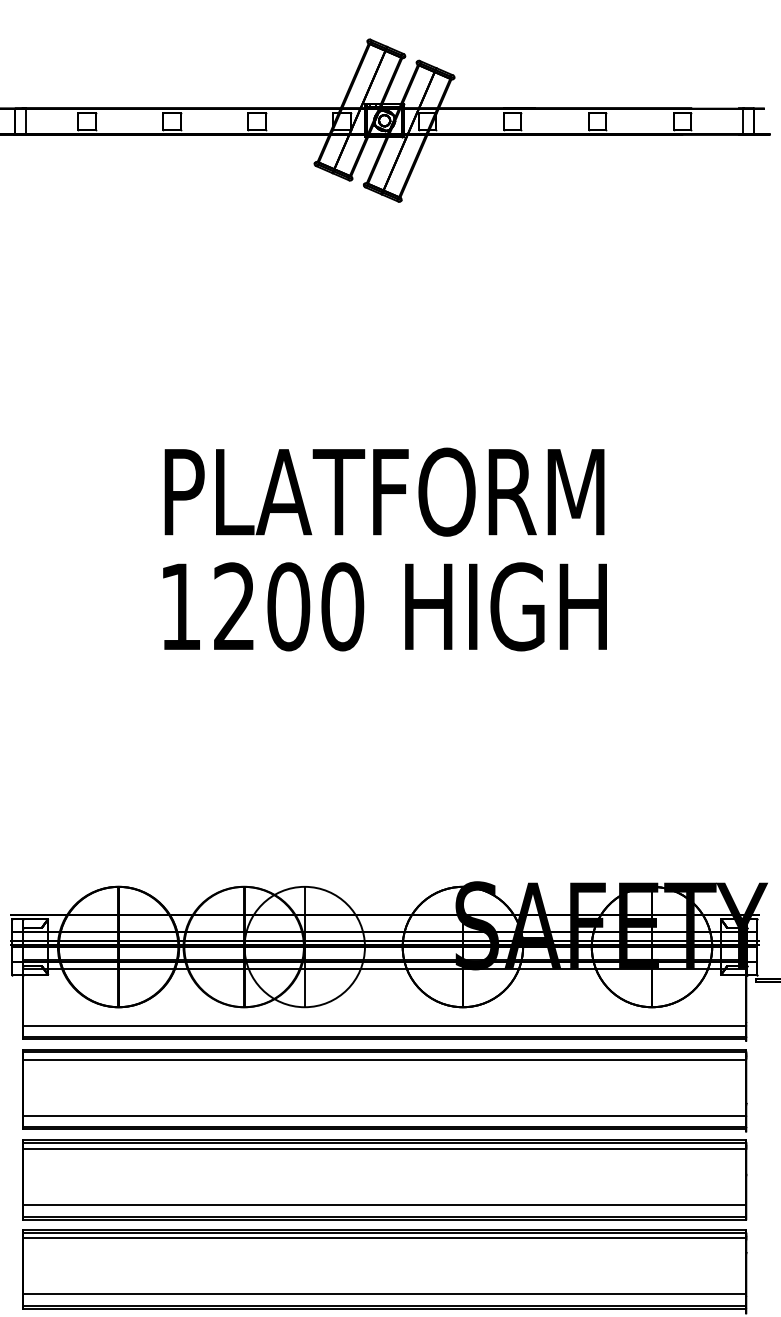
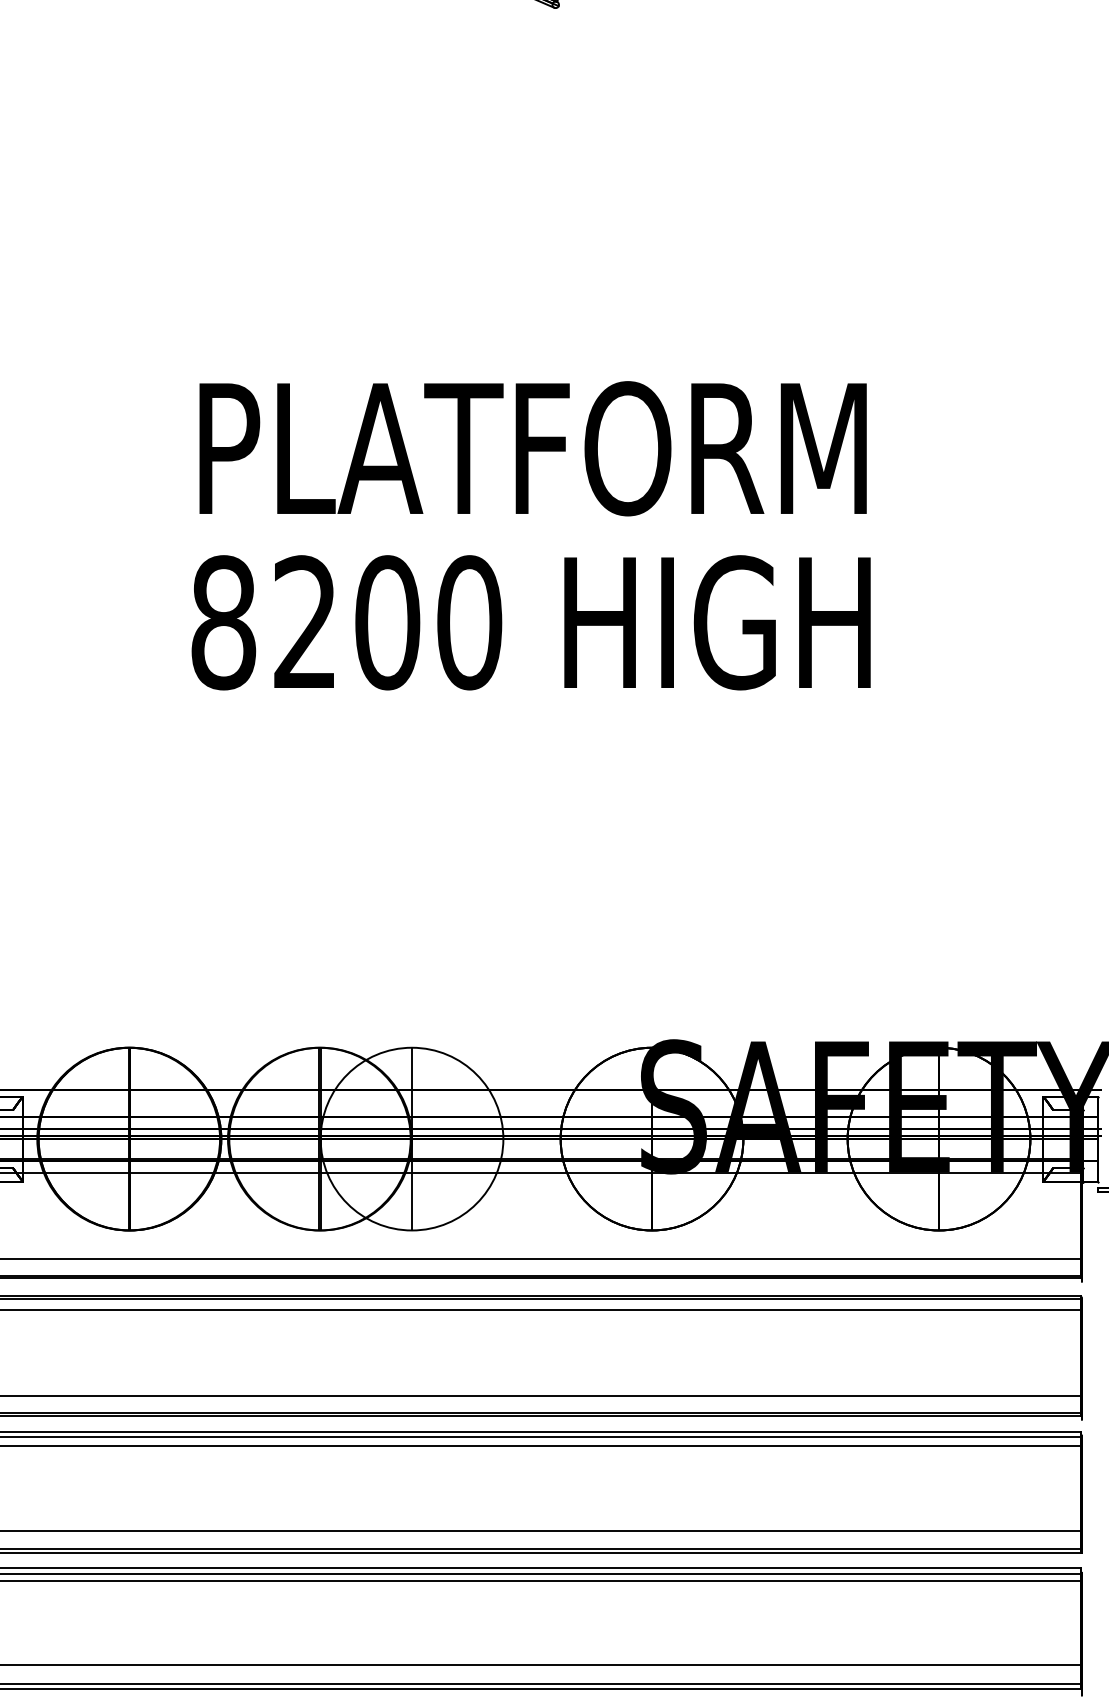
text: (180, 606) -> (223, 622), 1200 -> 8200

